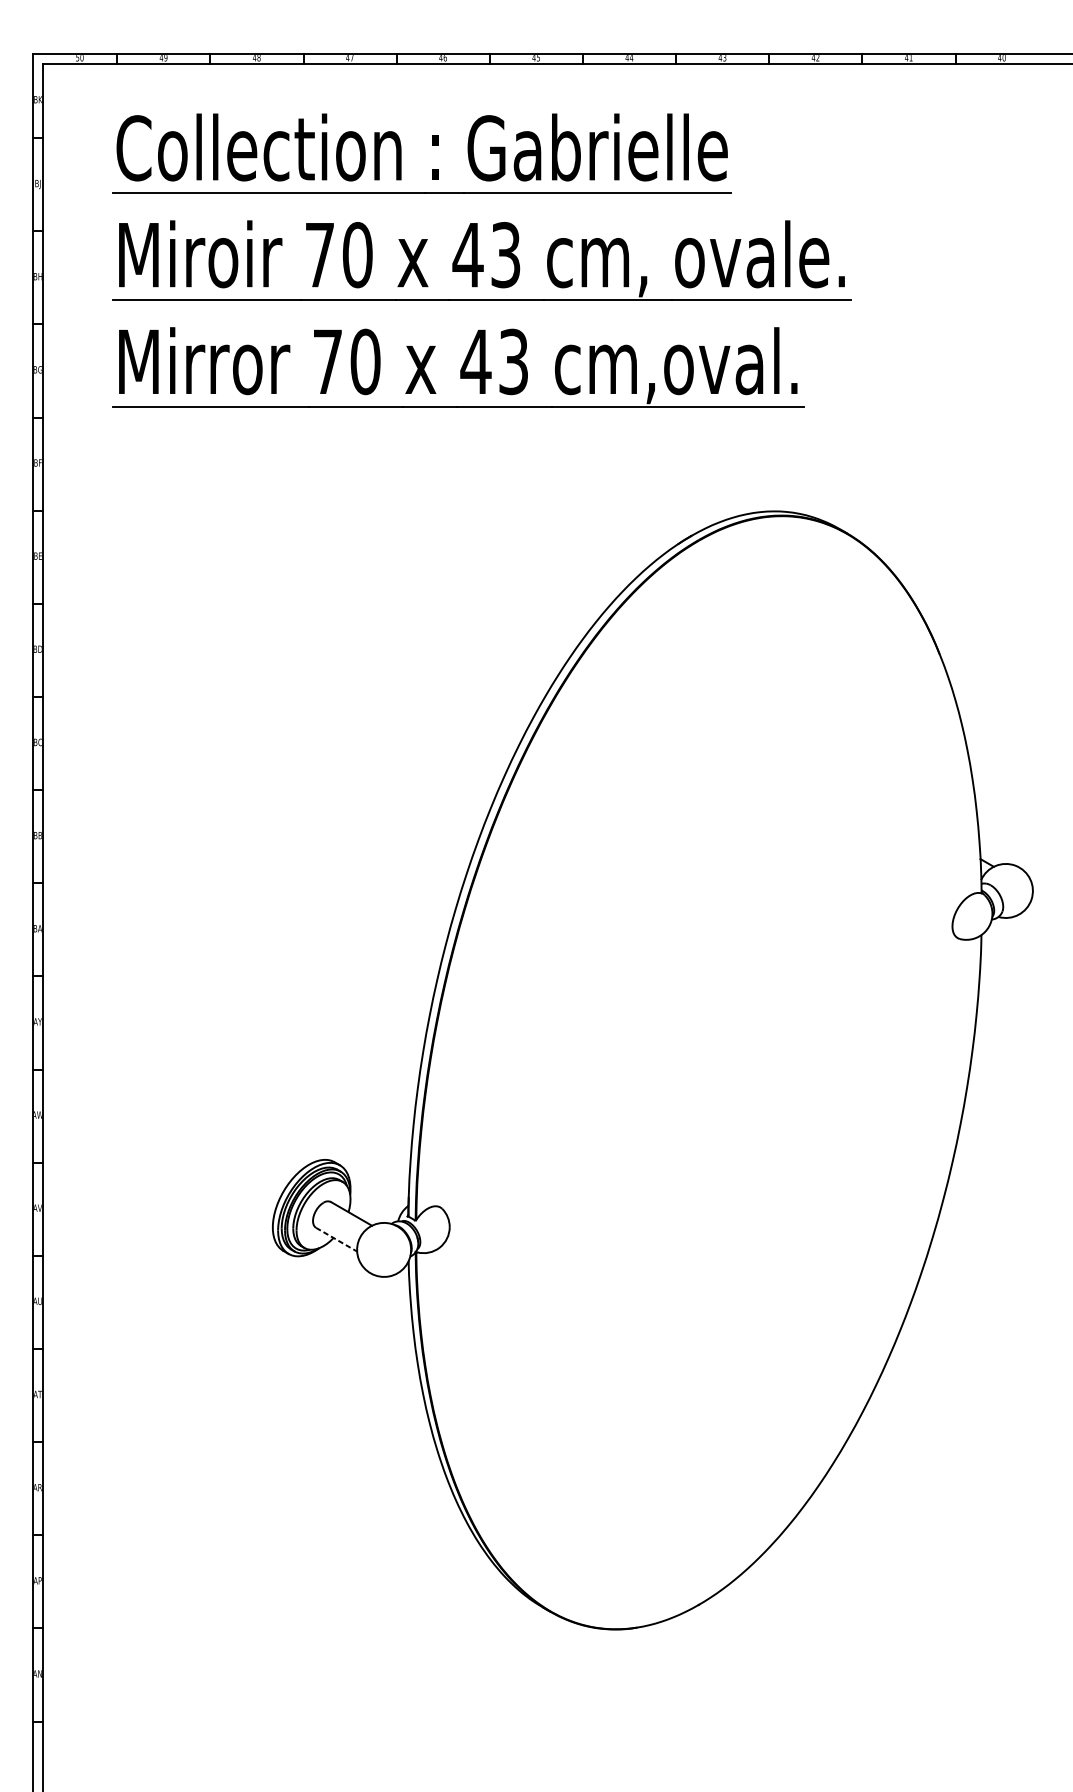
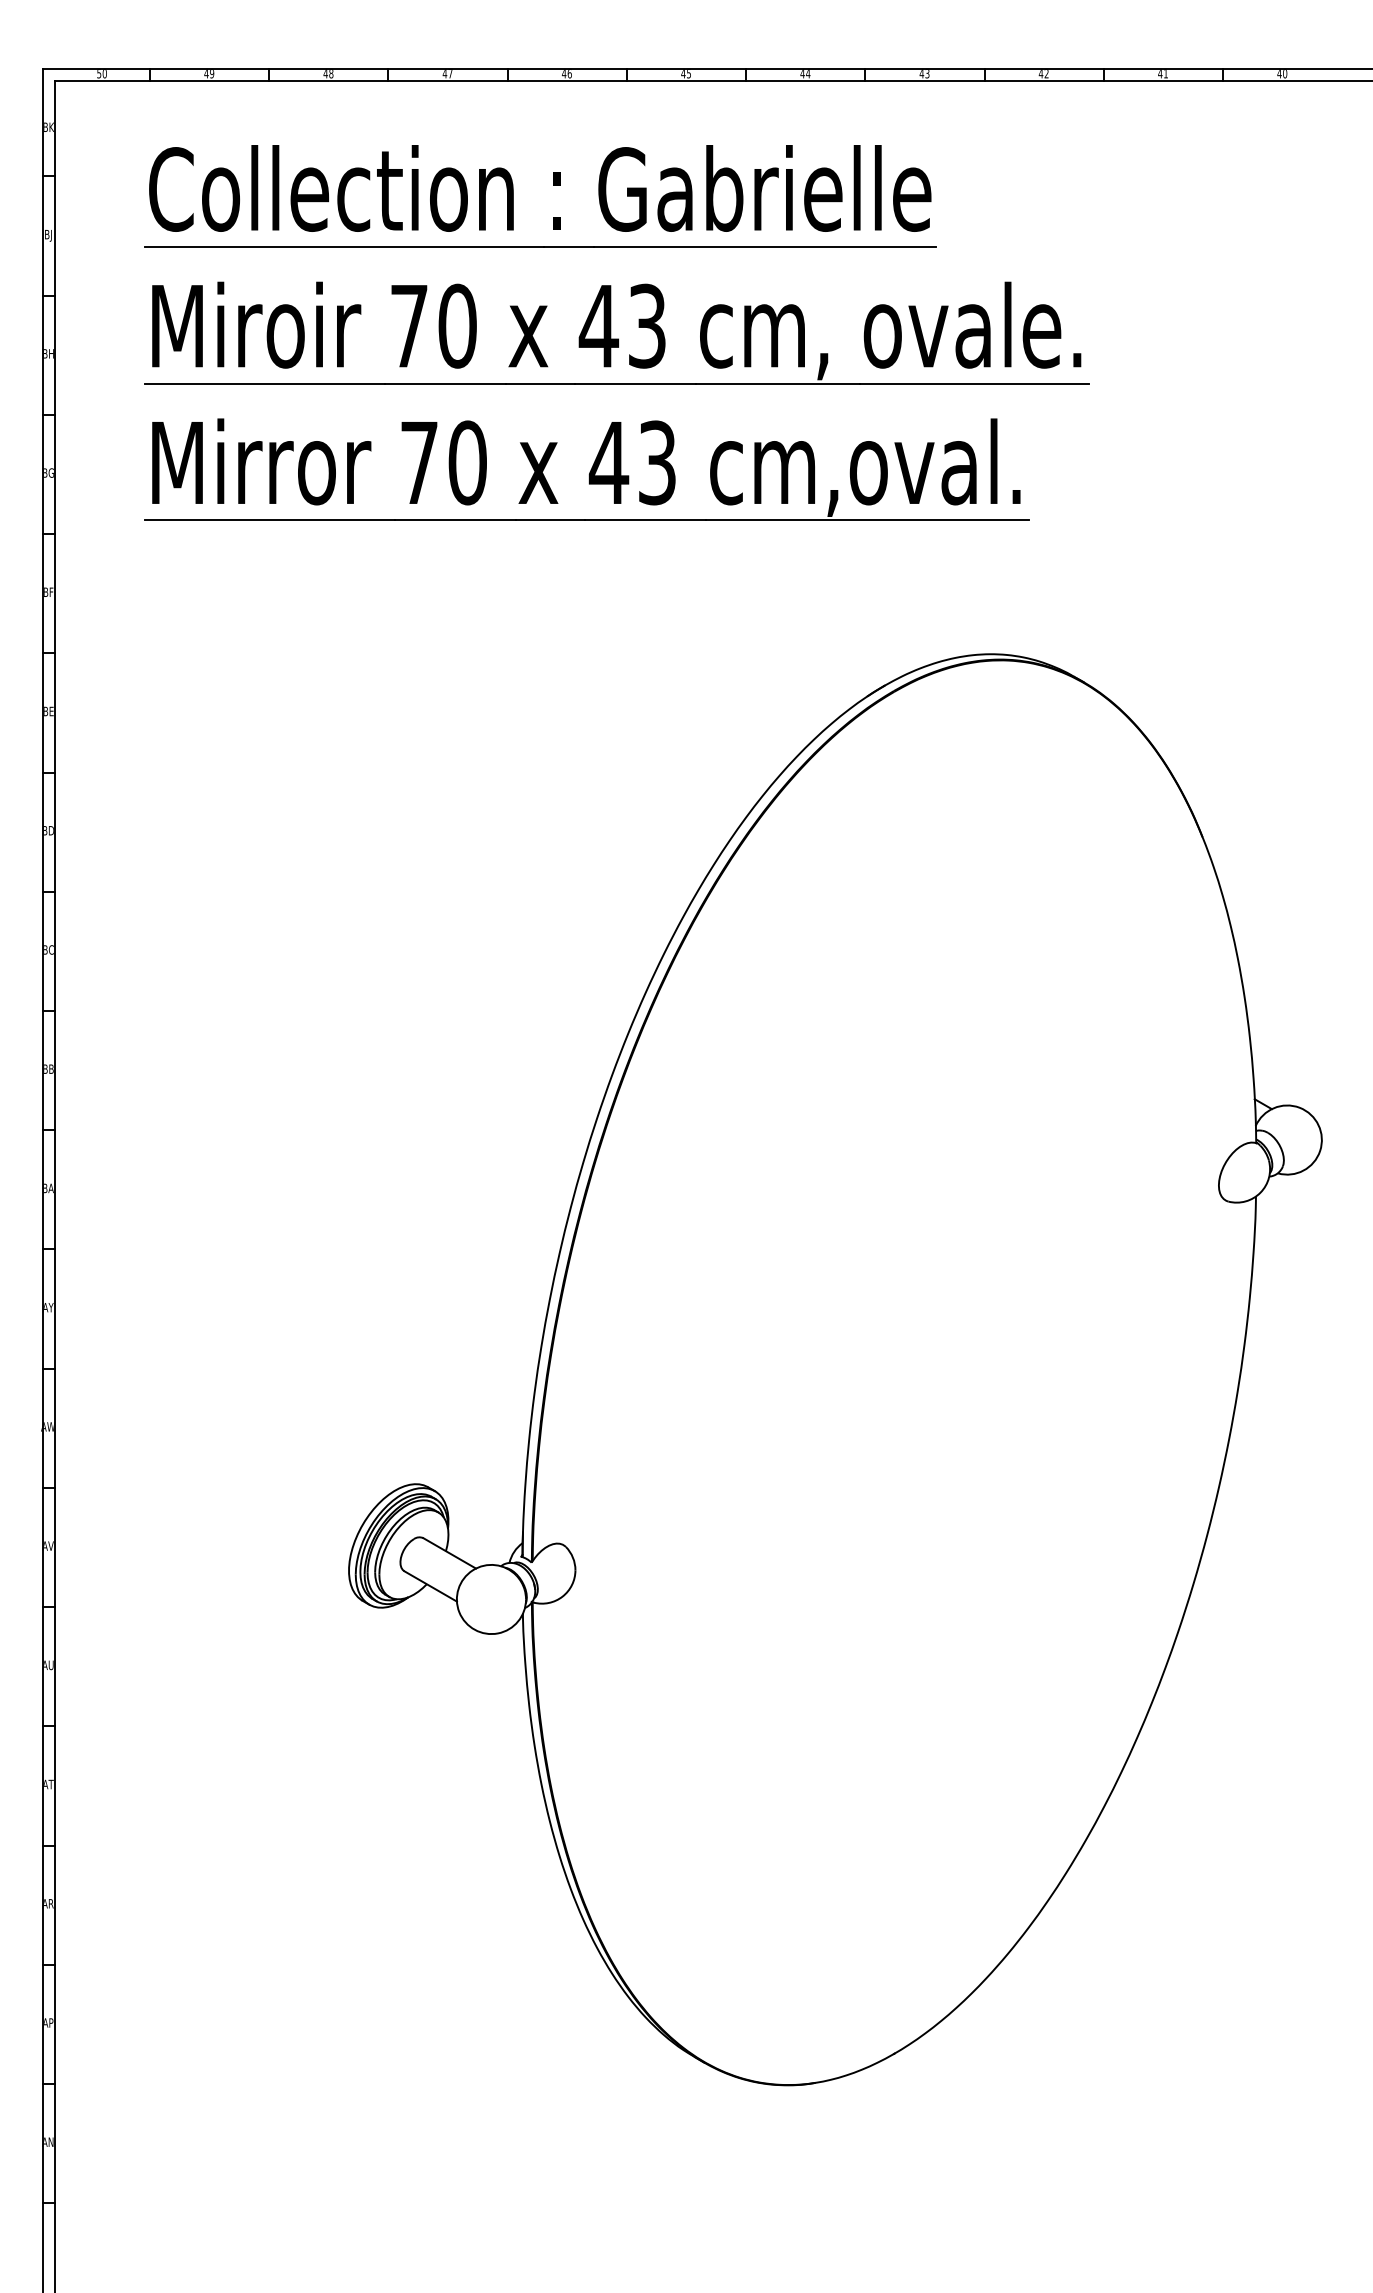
line: (337, 1239) -> (431, 1586), dashed -> solid

